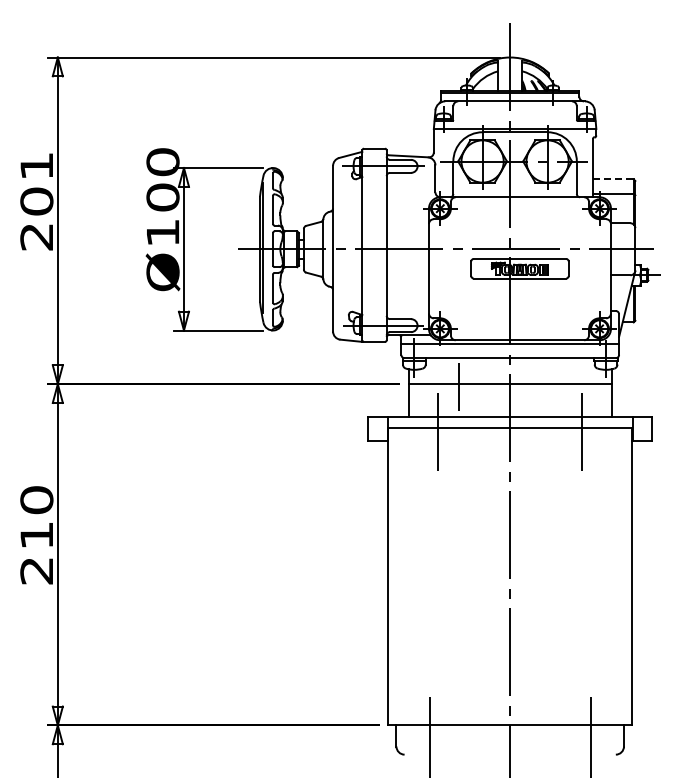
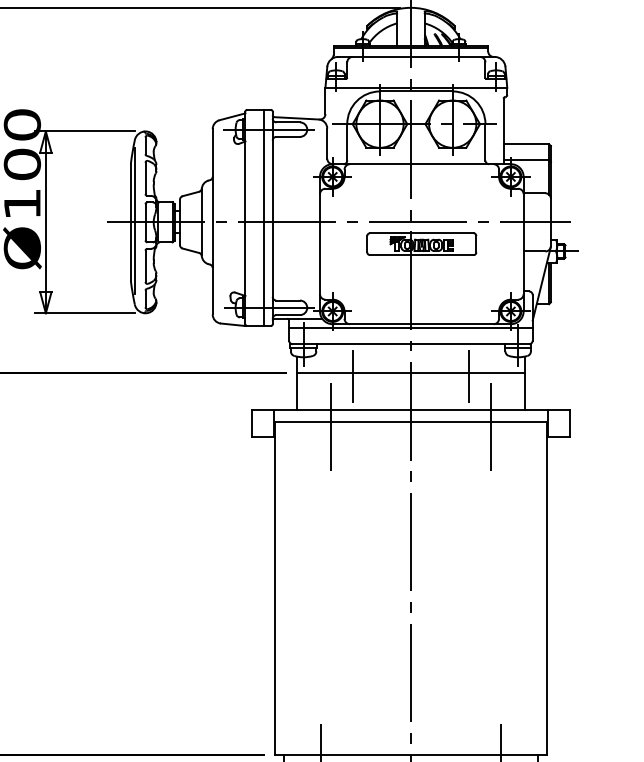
line: (613, 179) -> (526, 144), dashed -> solid
line: (378, 244) -> (263, 217), added
line: (561, 386) -> (468, 375), added

